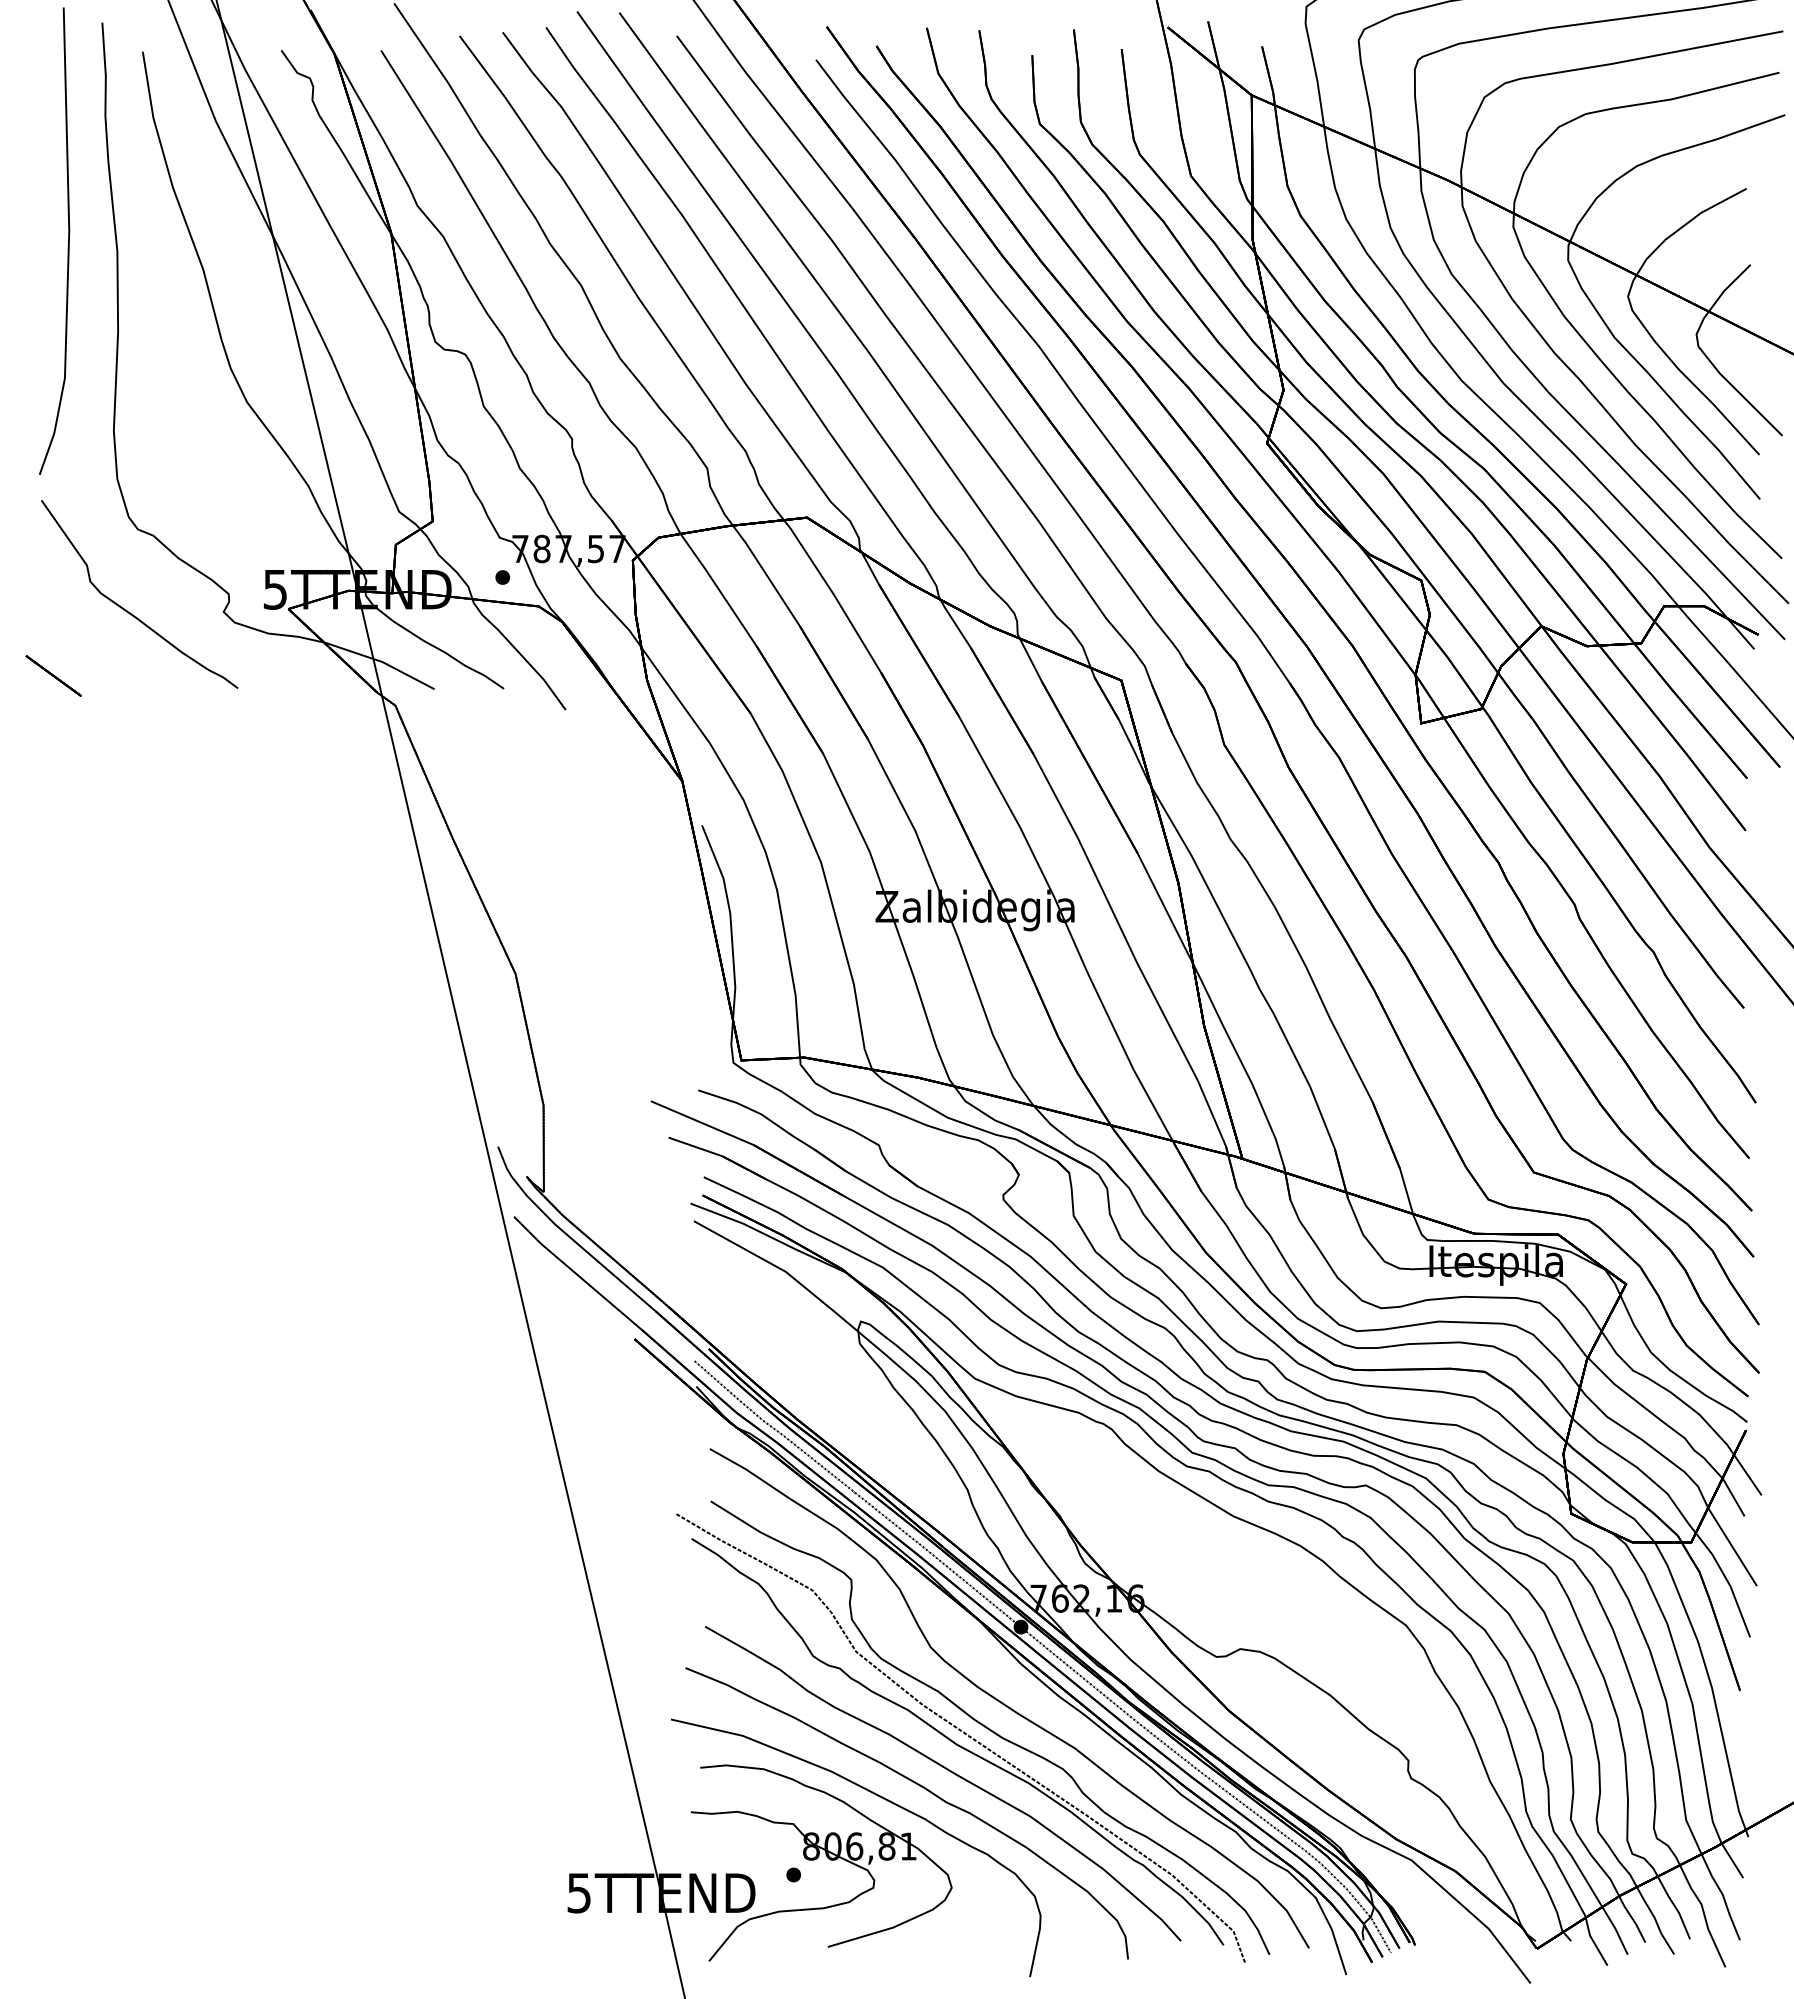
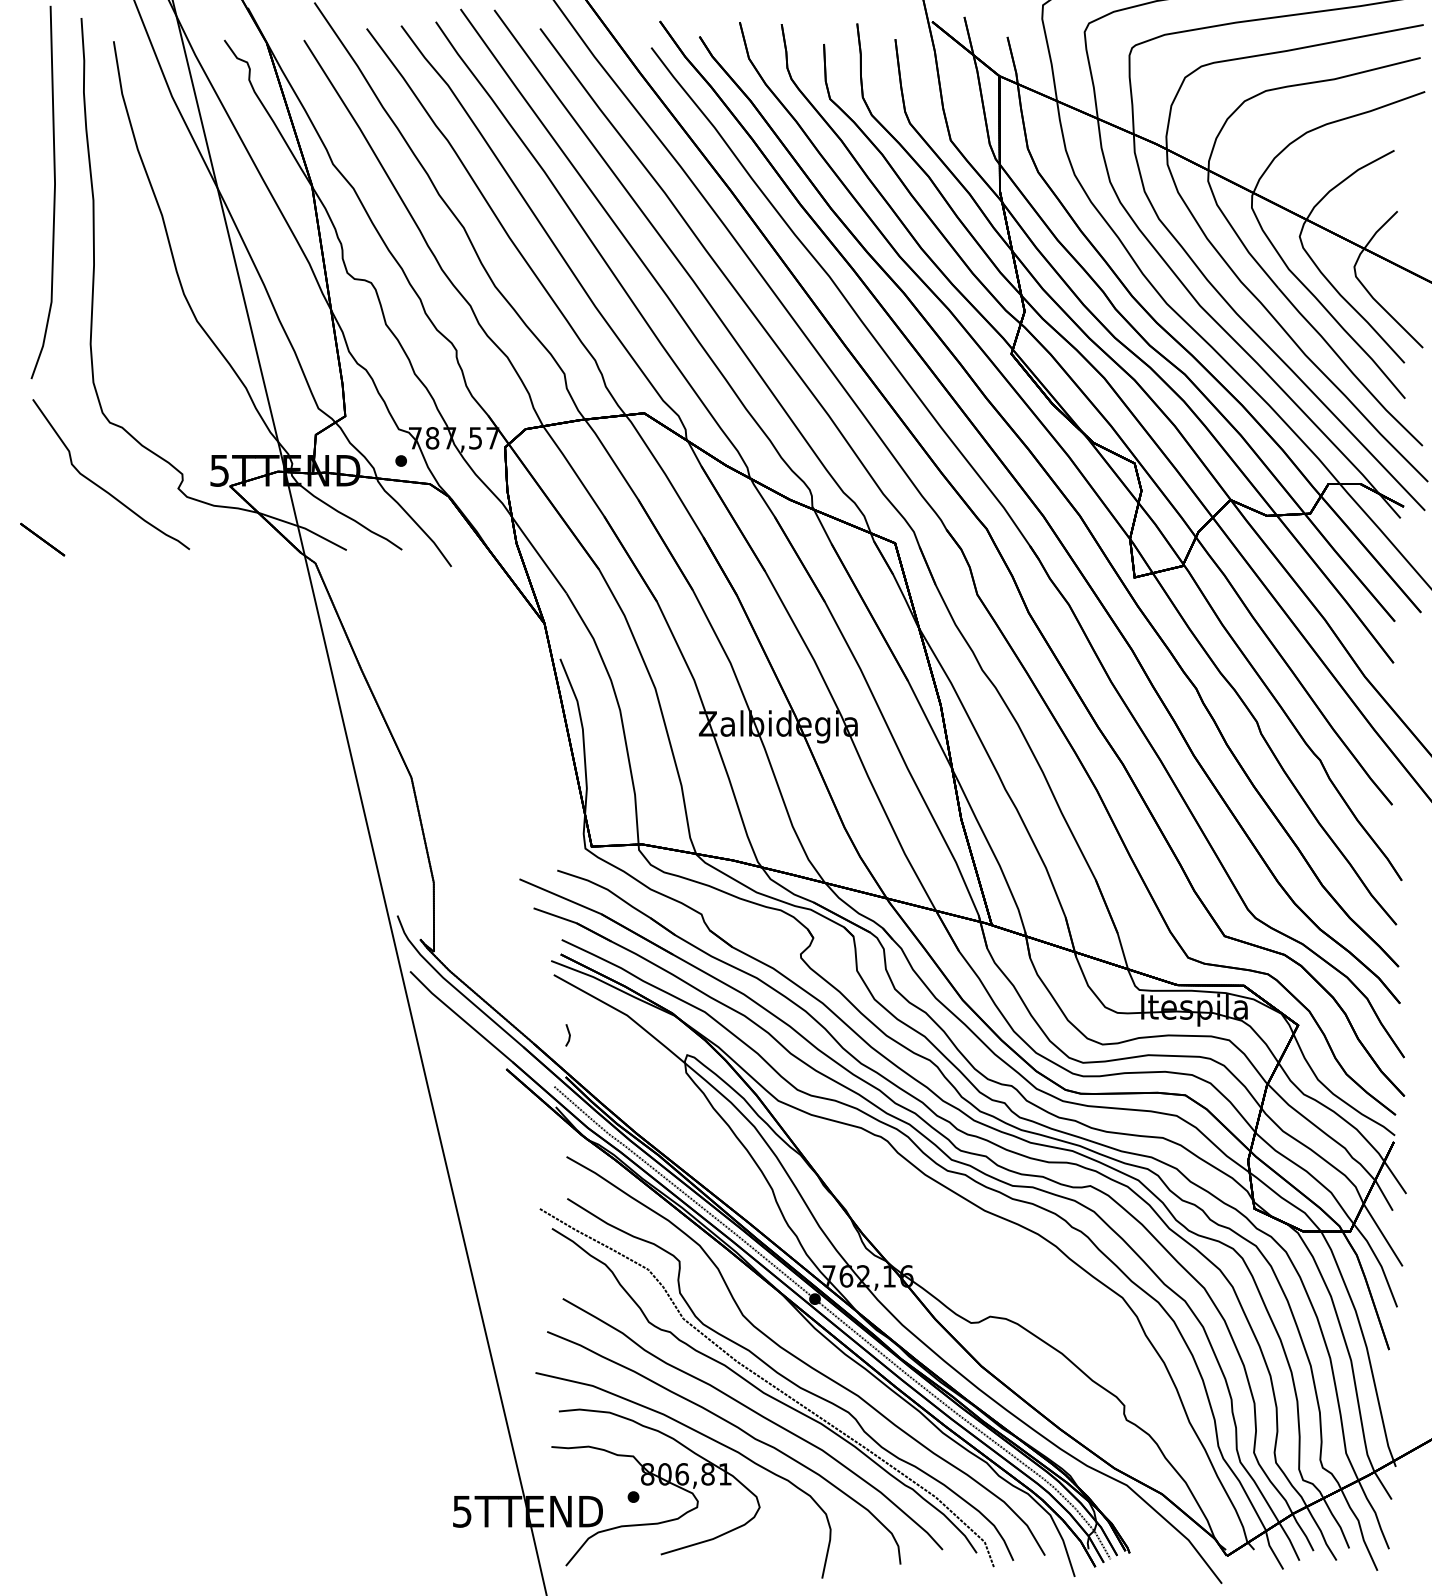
line: (712, 1295) -> (568, 1034), added

